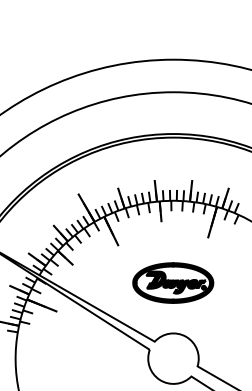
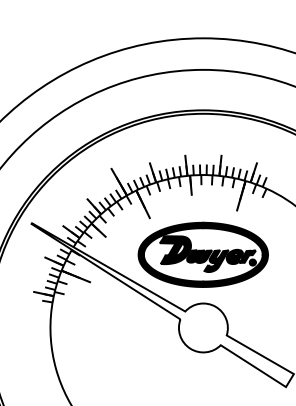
part: (172, 282) -> (202, 254), size x1.67

